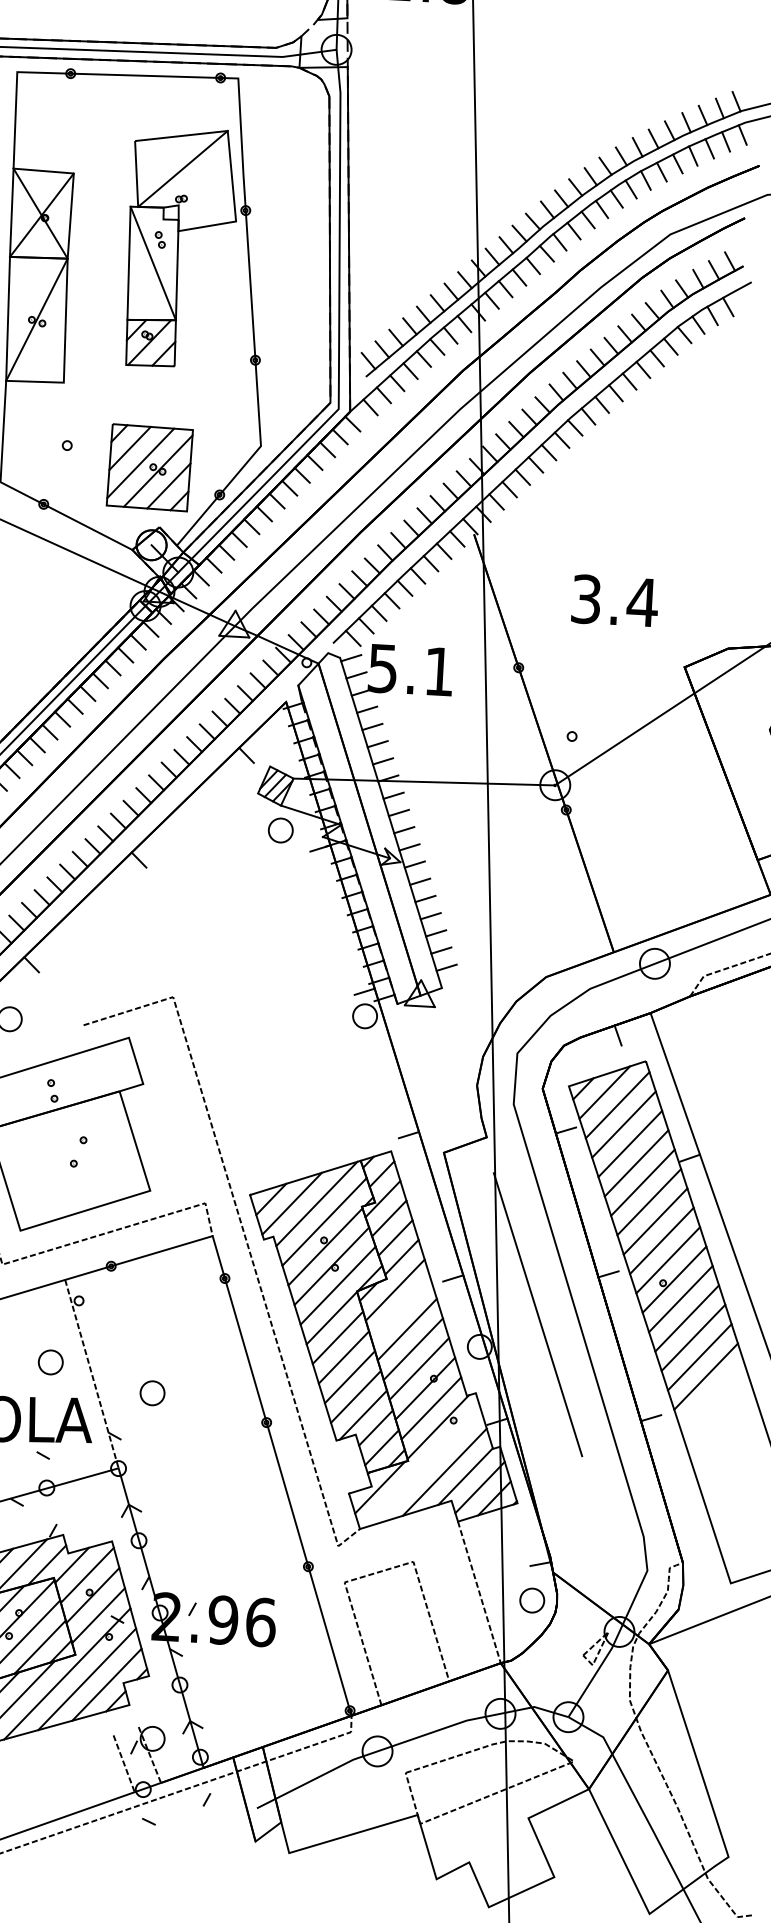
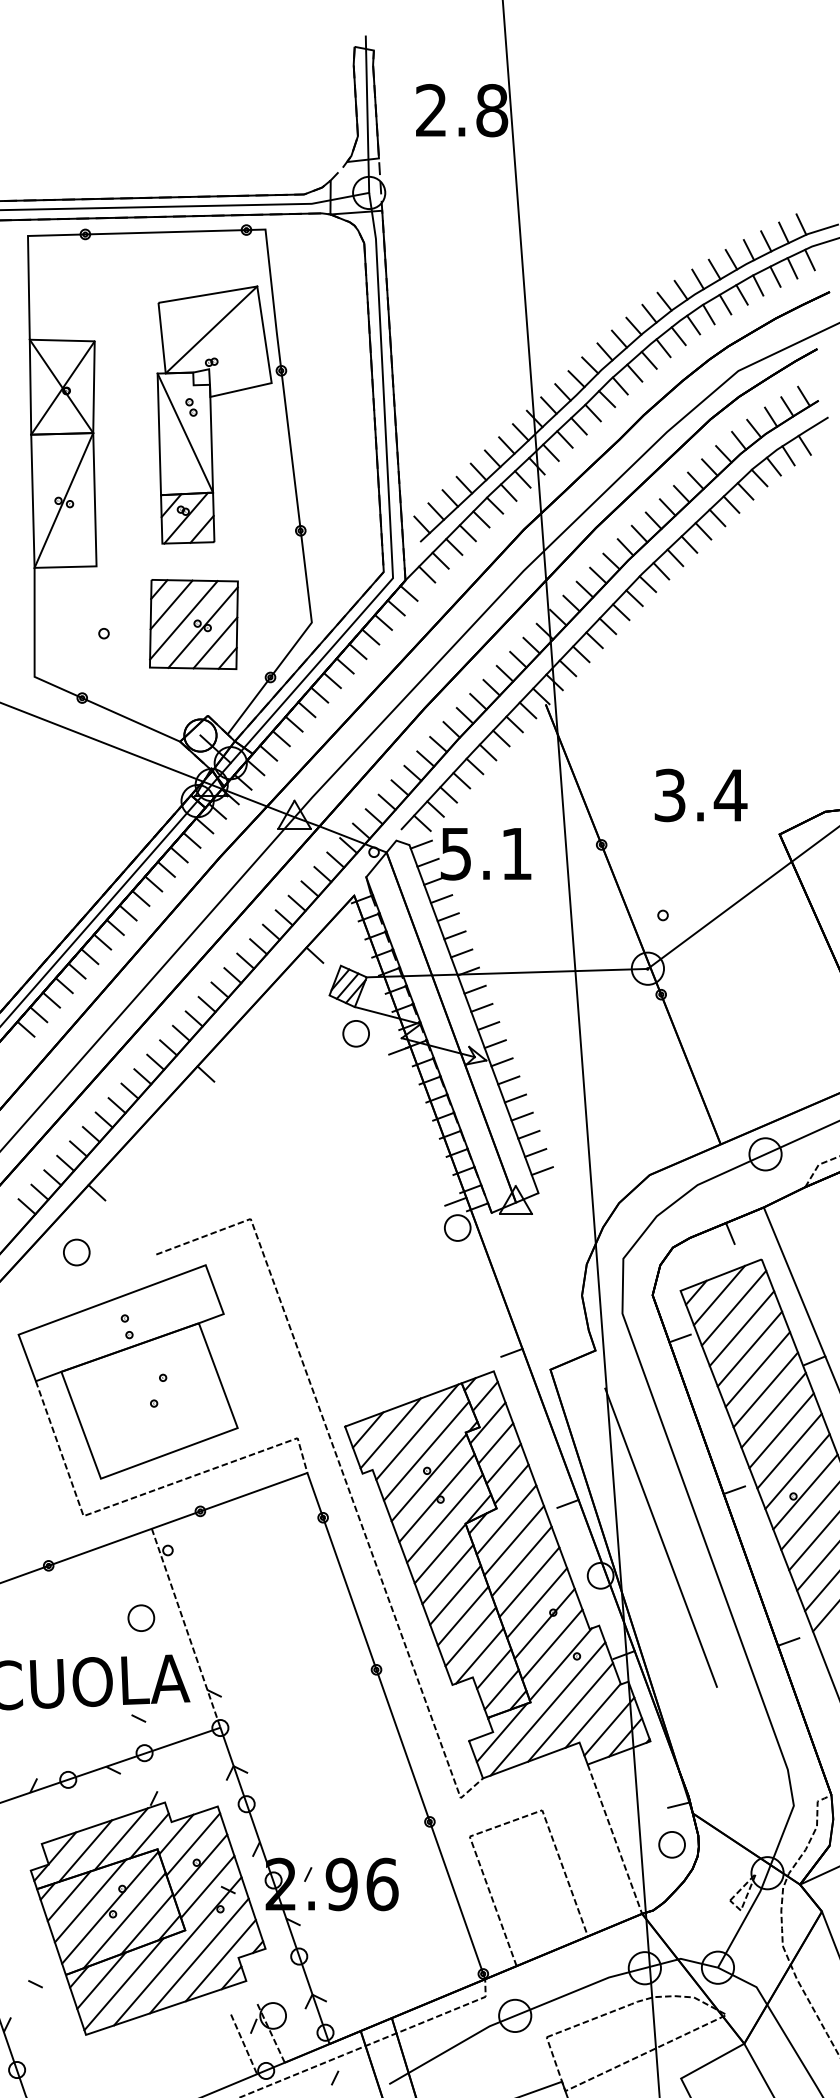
part: (149, 467) -> (193, 624), moved
text: (614, 600) -> (700, 795), moved
line: (401, 1309) -> (514, 1540), added
part: (152, 1392) -> (252, 1644), removed
line: (423, 1467) -> (547, 1708), added

